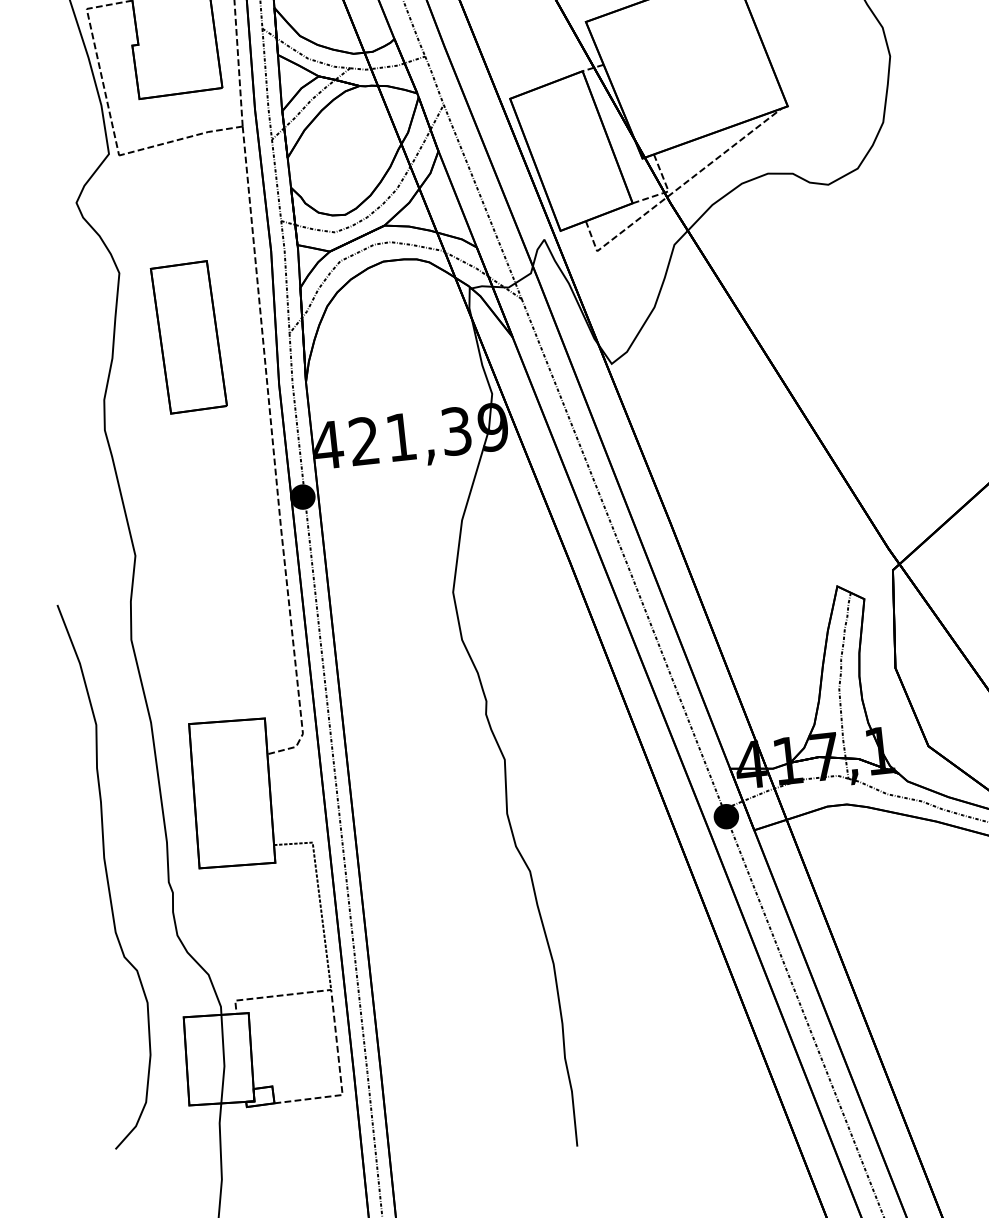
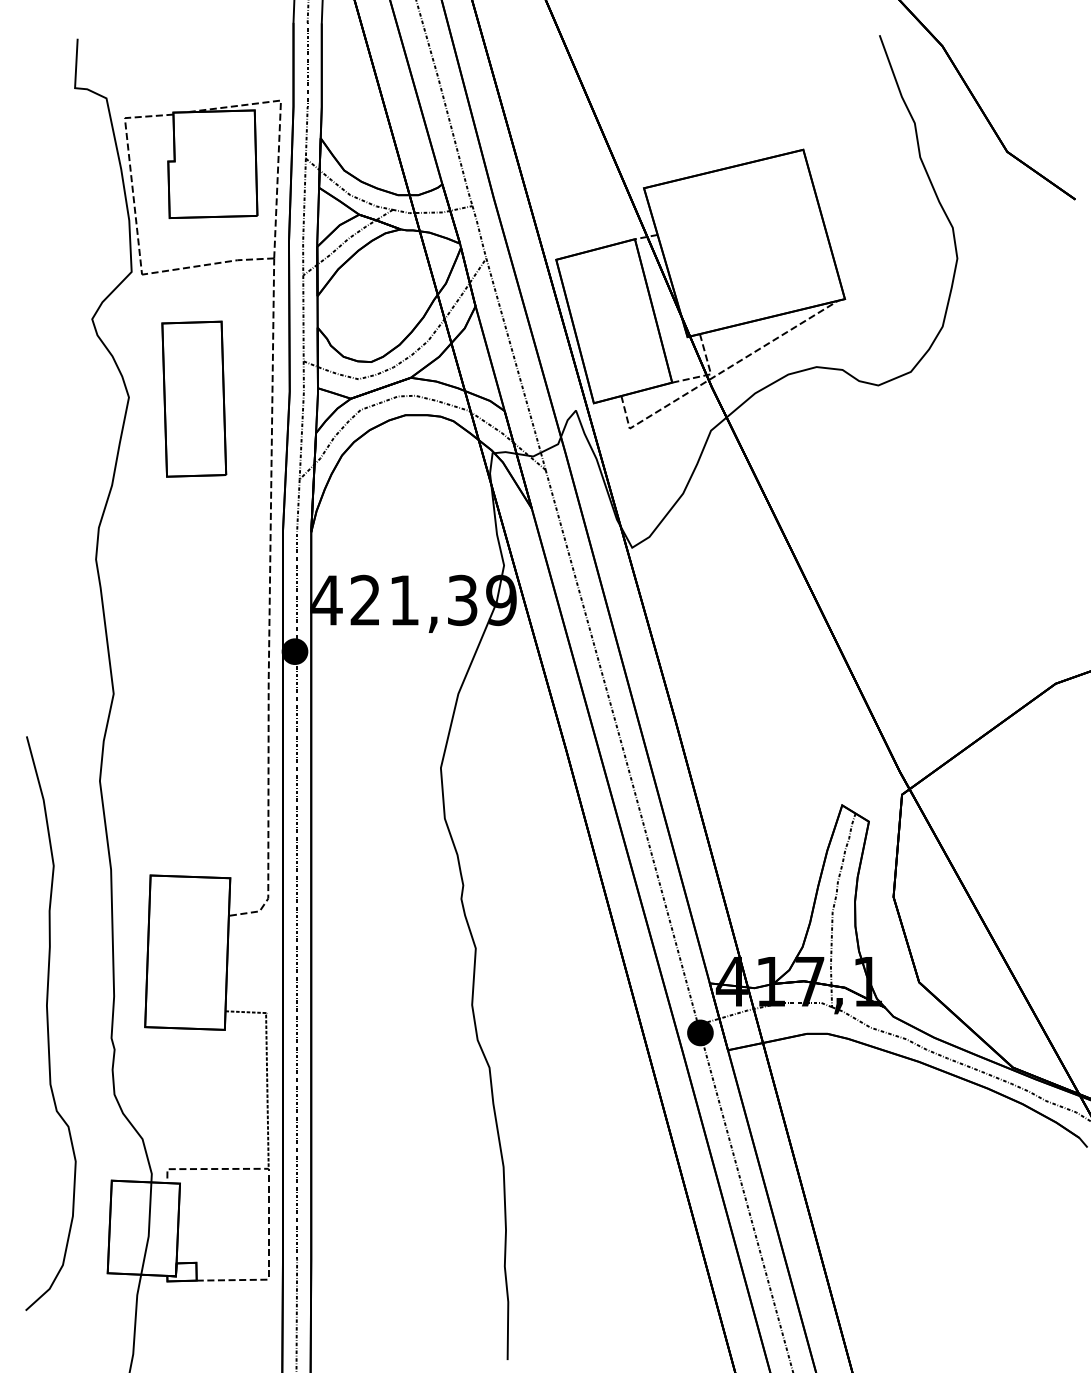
part: (189, 336) -> (194, 398), moved

